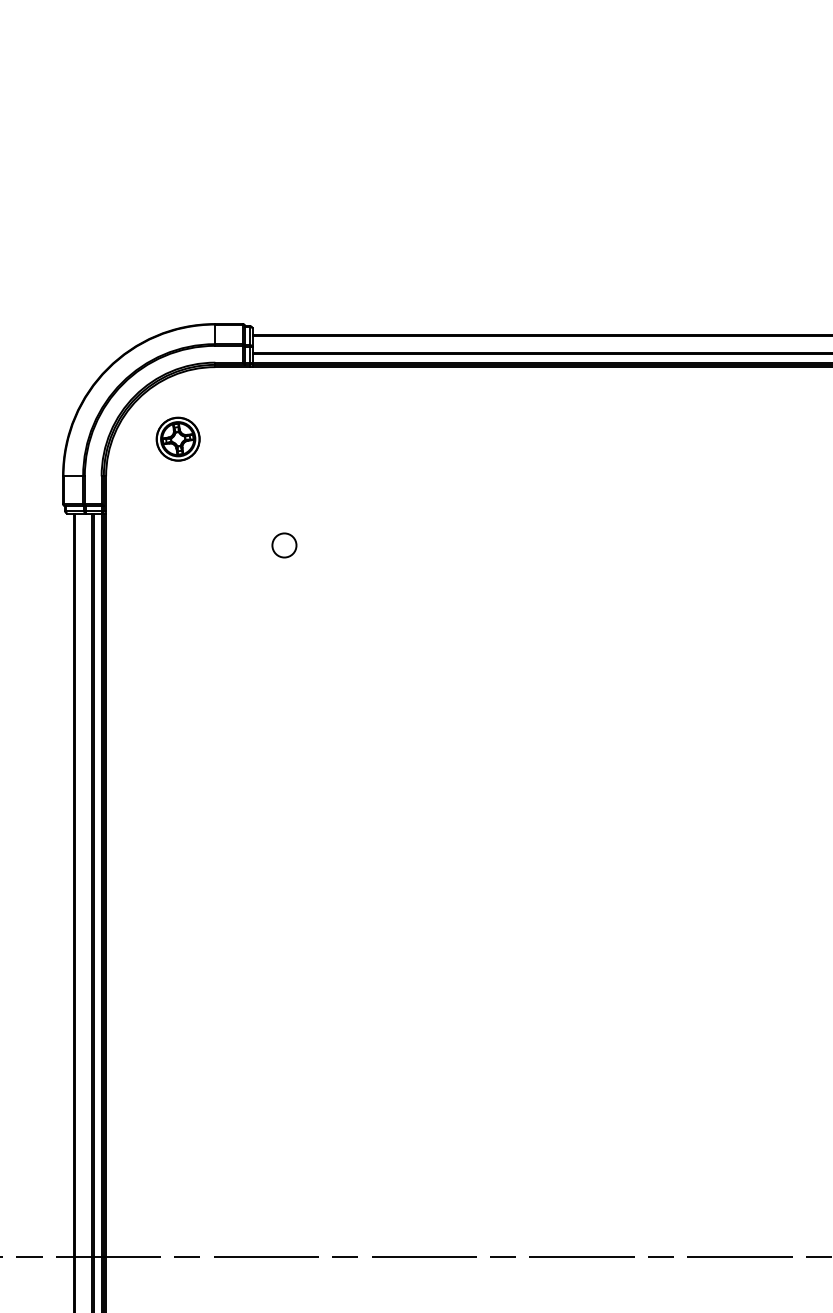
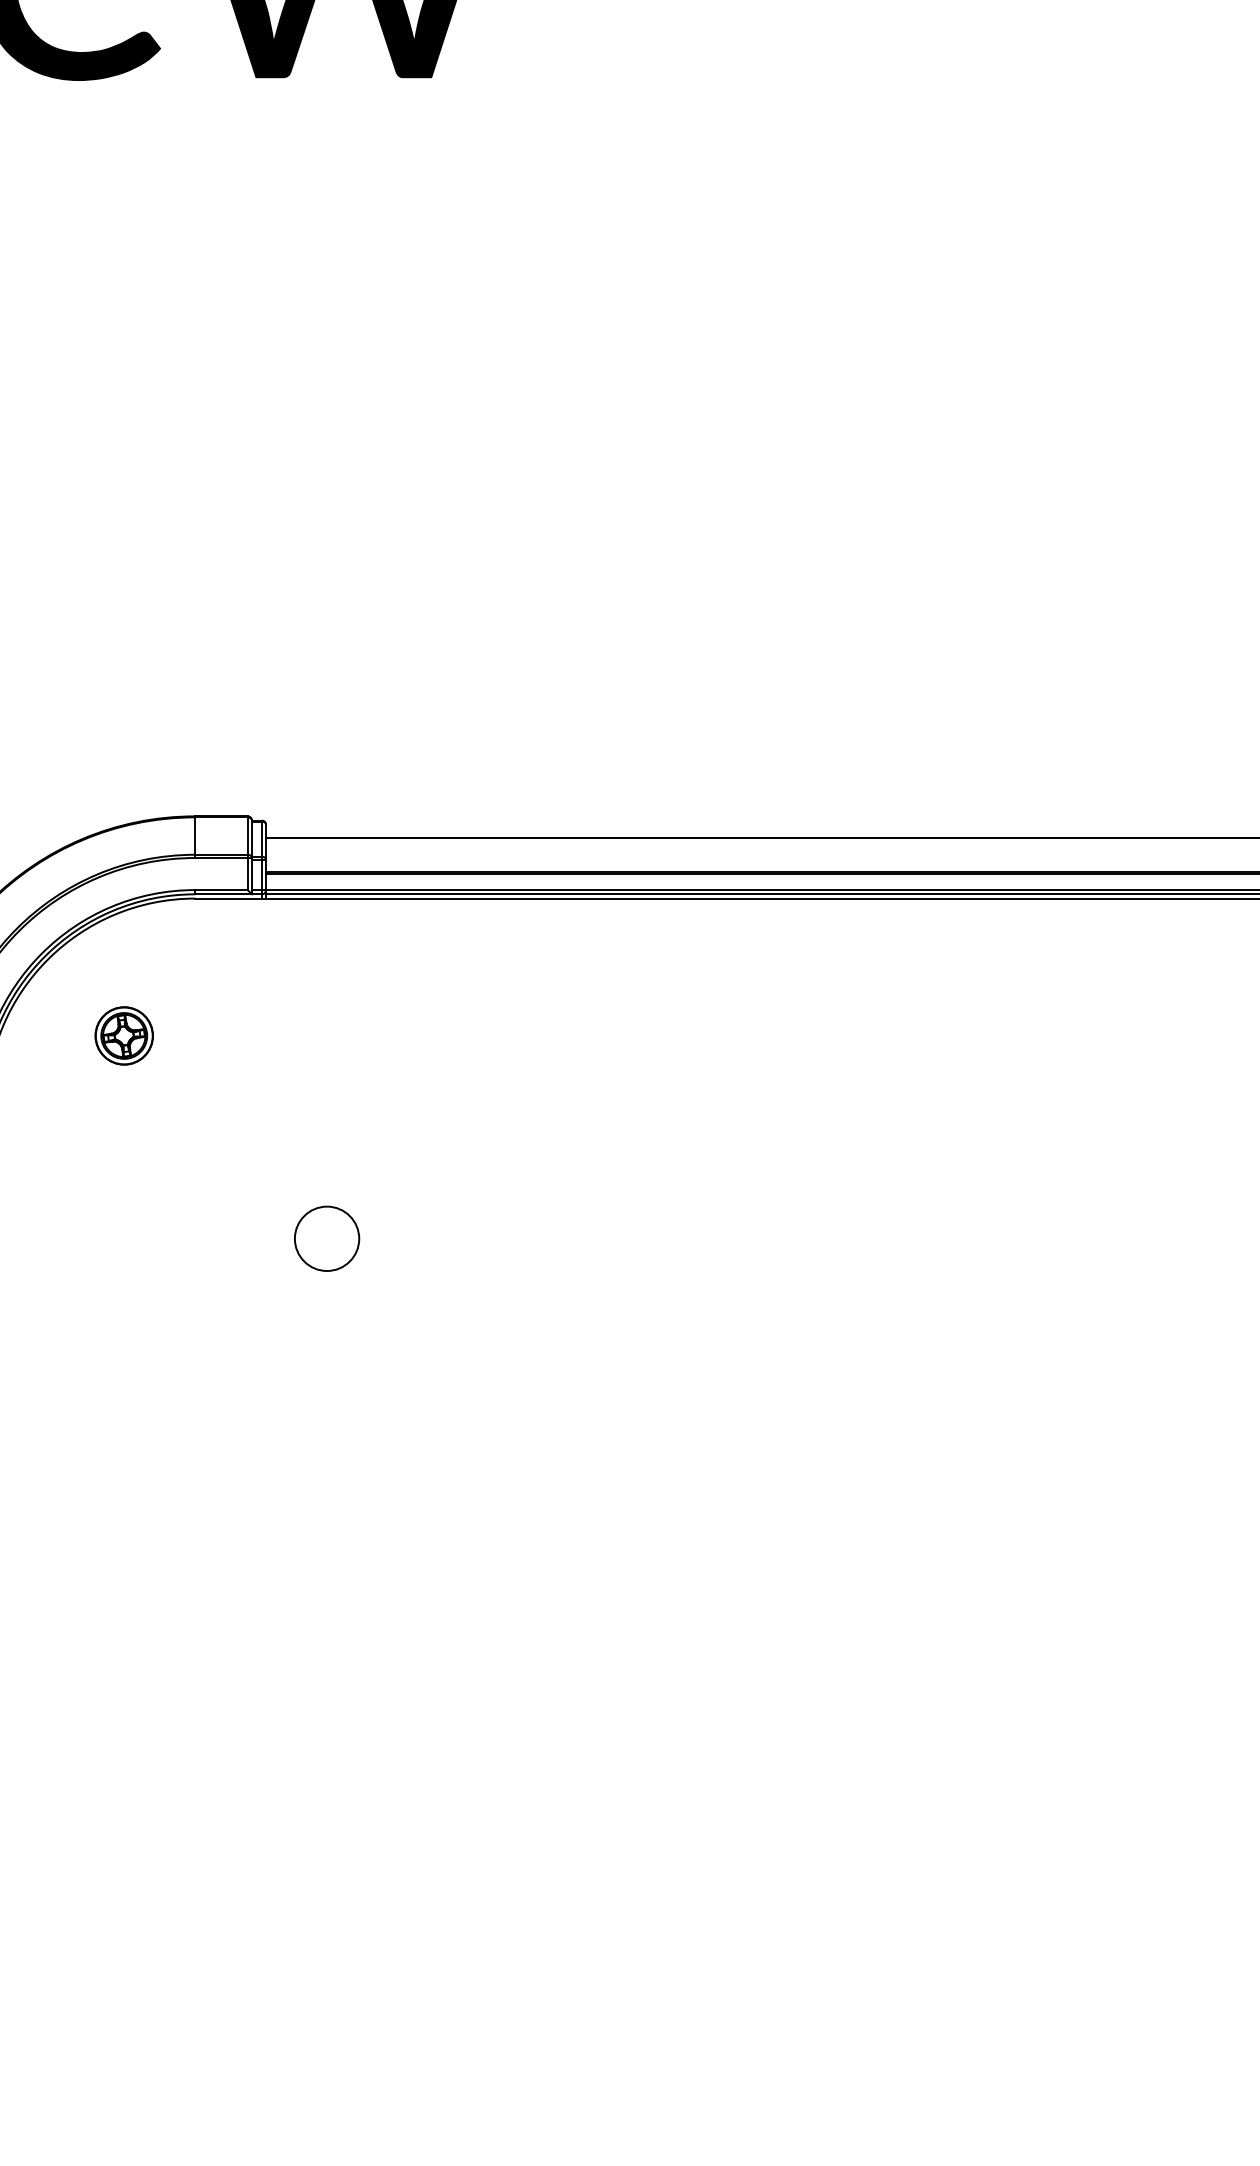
part: (177, 438) -> (123, 1034), size x0.7
circle: (284, 545) -> (327, 1238), size x1.4

